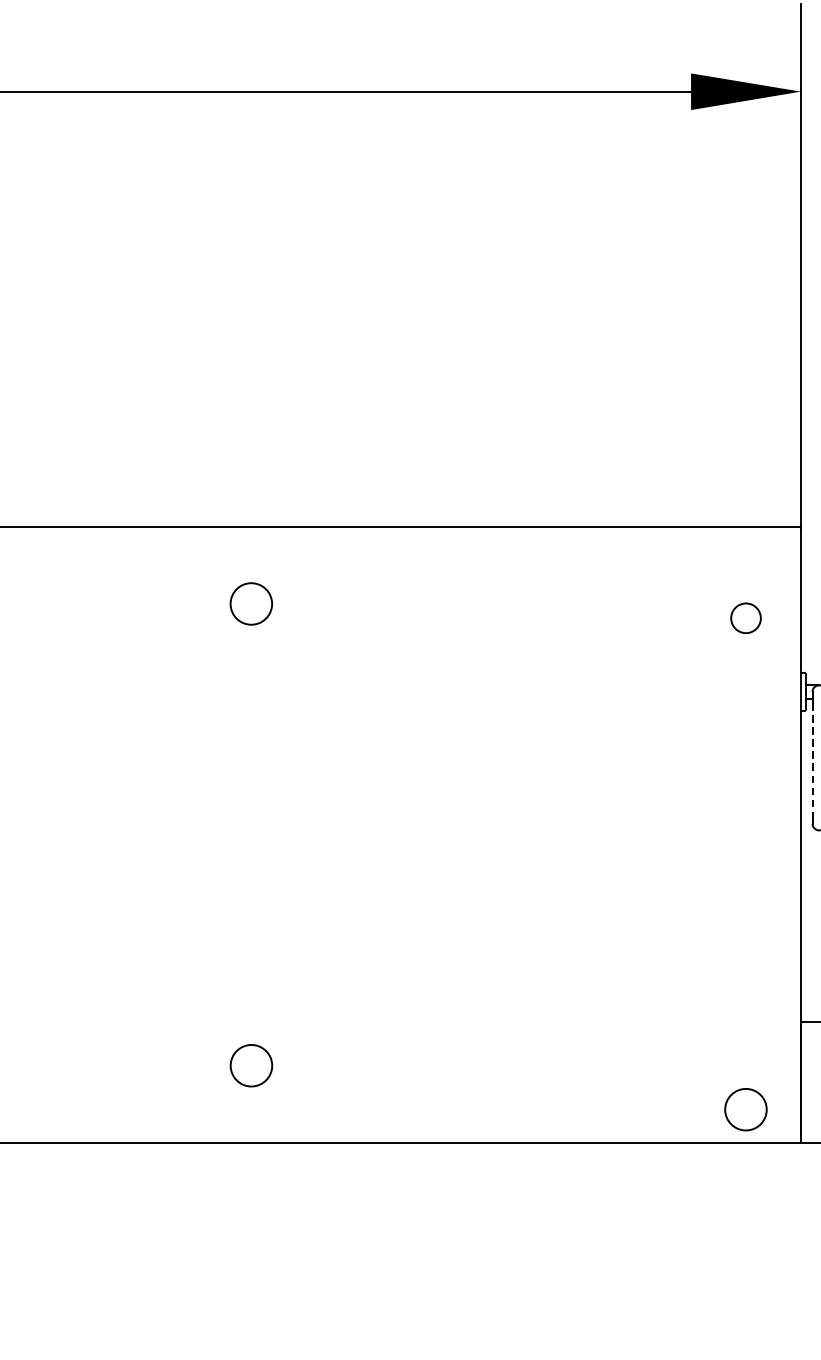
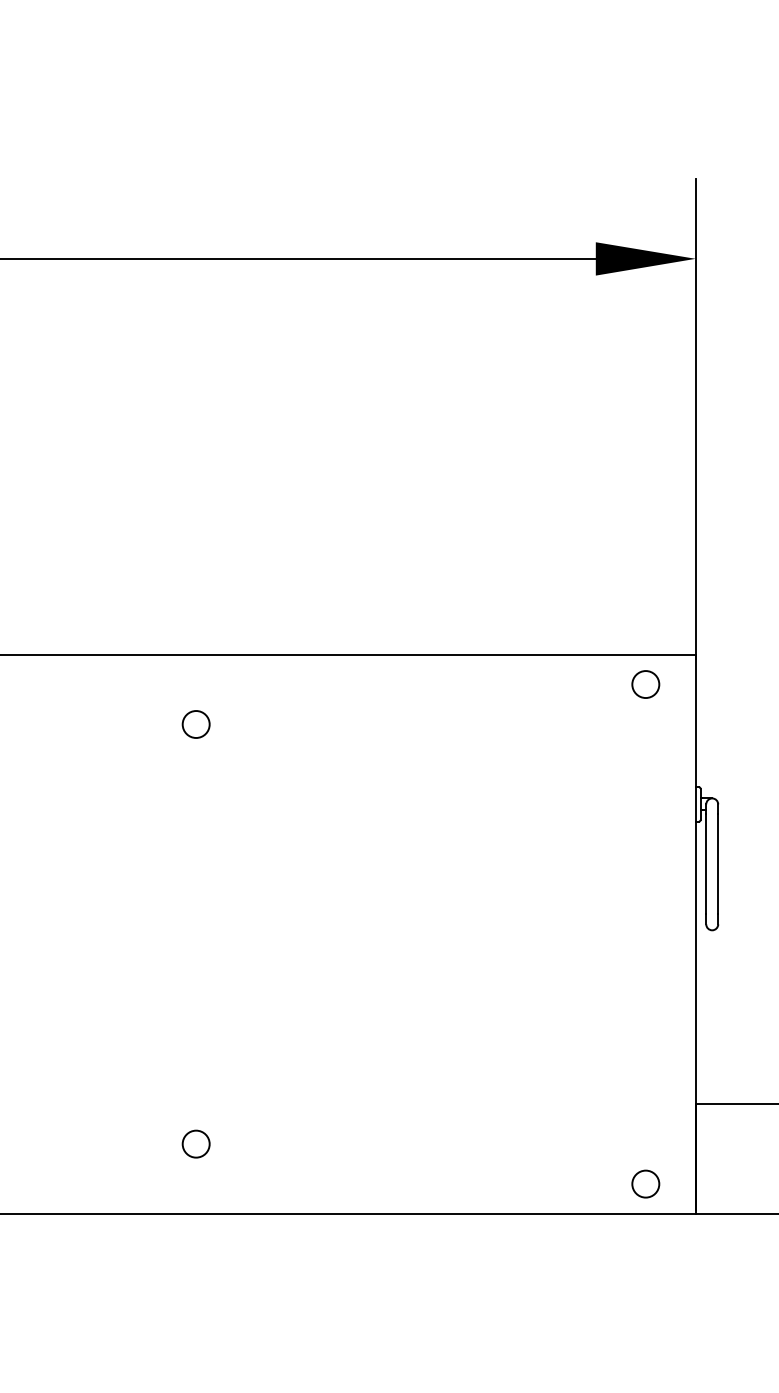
circle: (250, 603) -> (195, 724), size x0.71
circle: (745, 618) -> (645, 684), moved
line: (812, 758) -> (706, 864), dashed -> solid
circle: (250, 1064) -> (195, 1143), size x0.71
circle: (745, 1108) -> (645, 1183), size x0.71

